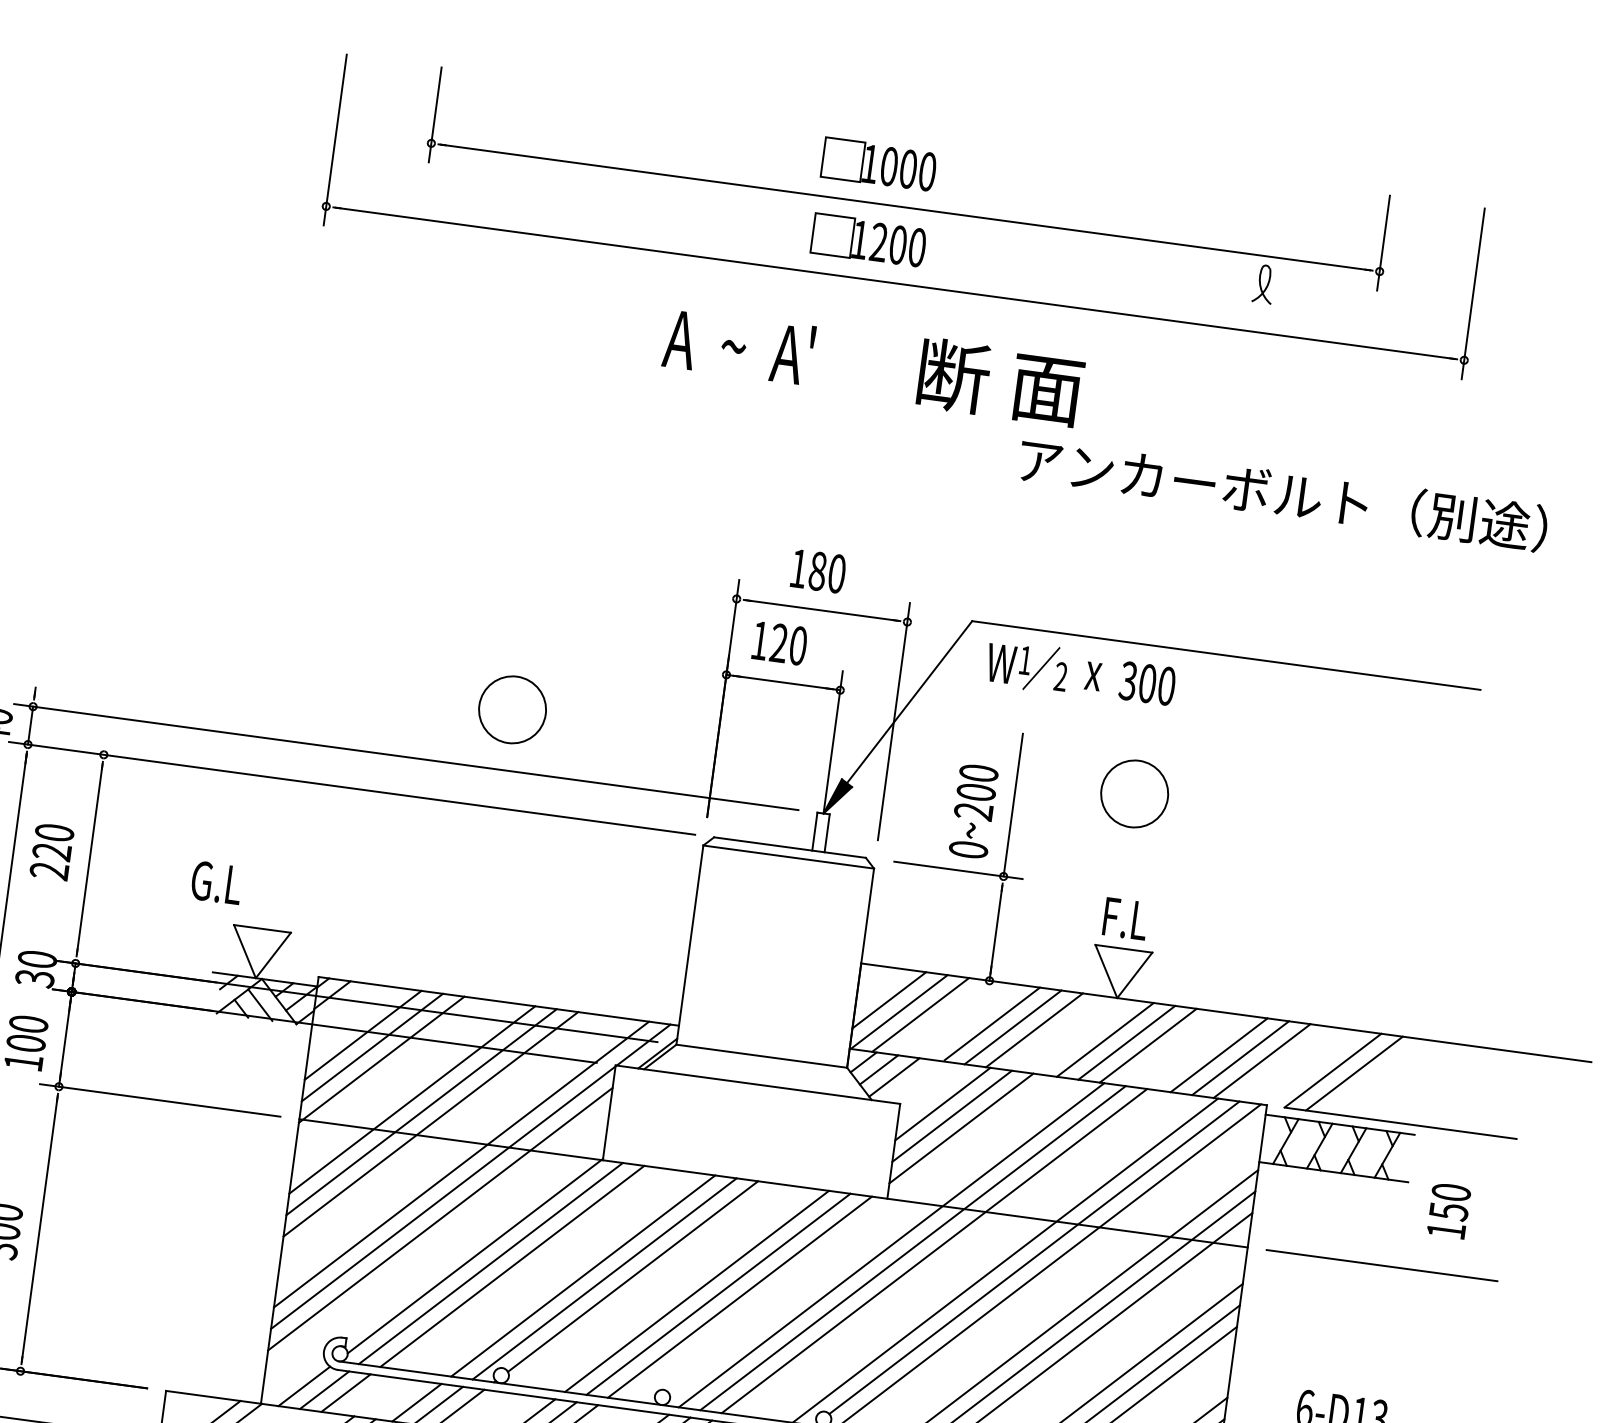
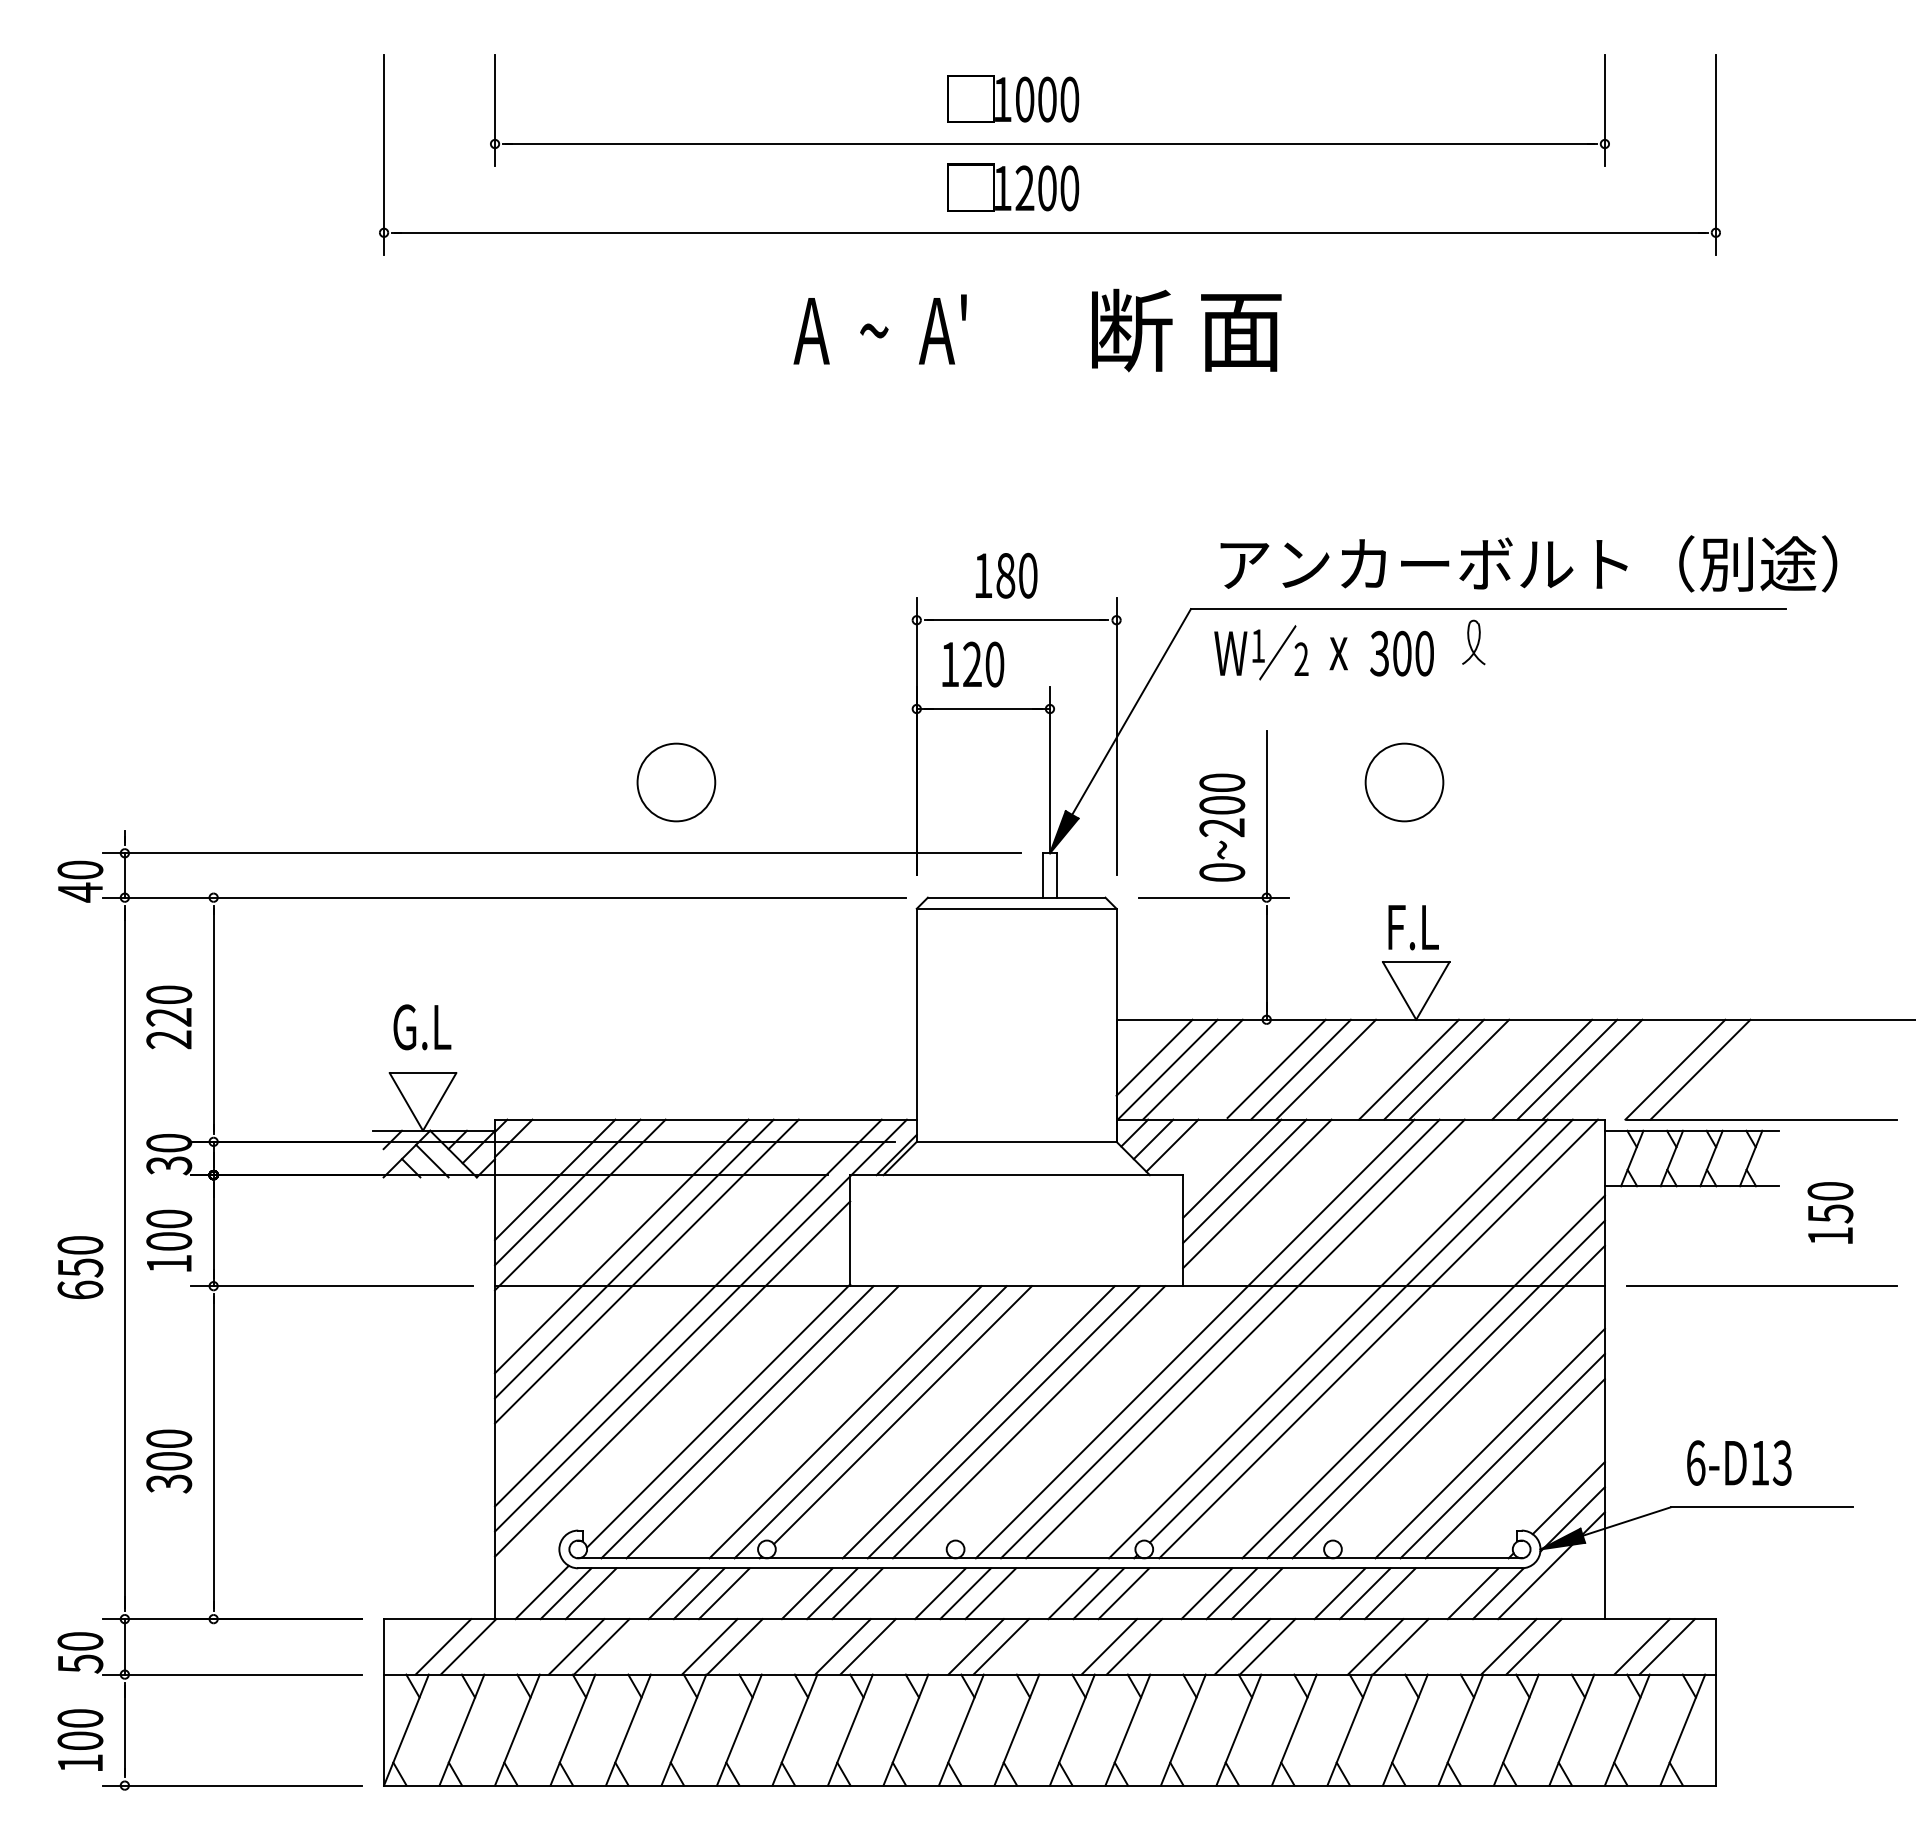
part: (1263, 284) -> (1473, 642), moved
text: (1283, 493) -> (1528, 563), moved
text: (216, 883) -> (422, 1027), moved

